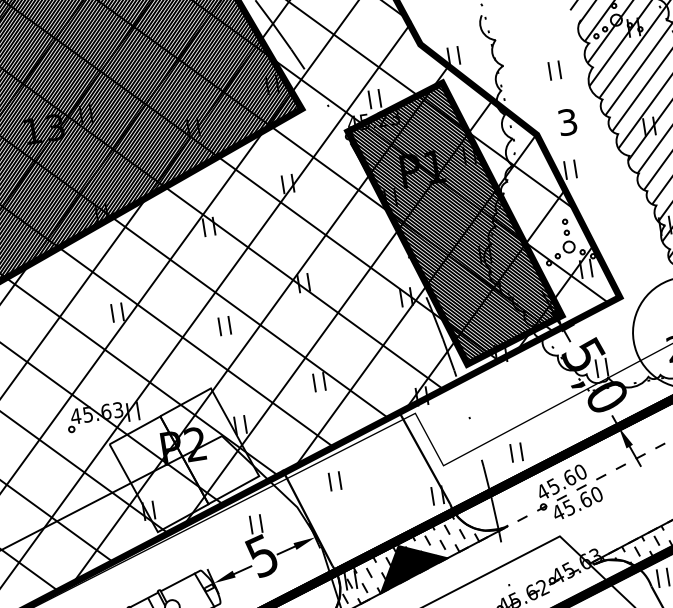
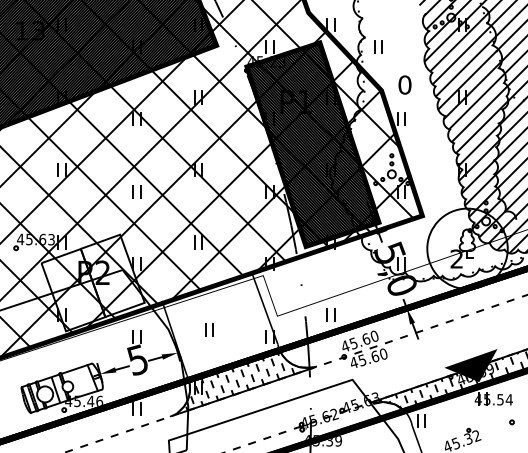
part: (554, 70) -> (378, 46), moved
text: (566, 121) -> (404, 84), 3 -> 0
part: (335, 480) -> (209, 329), moved
fill: (411, 565) -> (243, 383), removed

